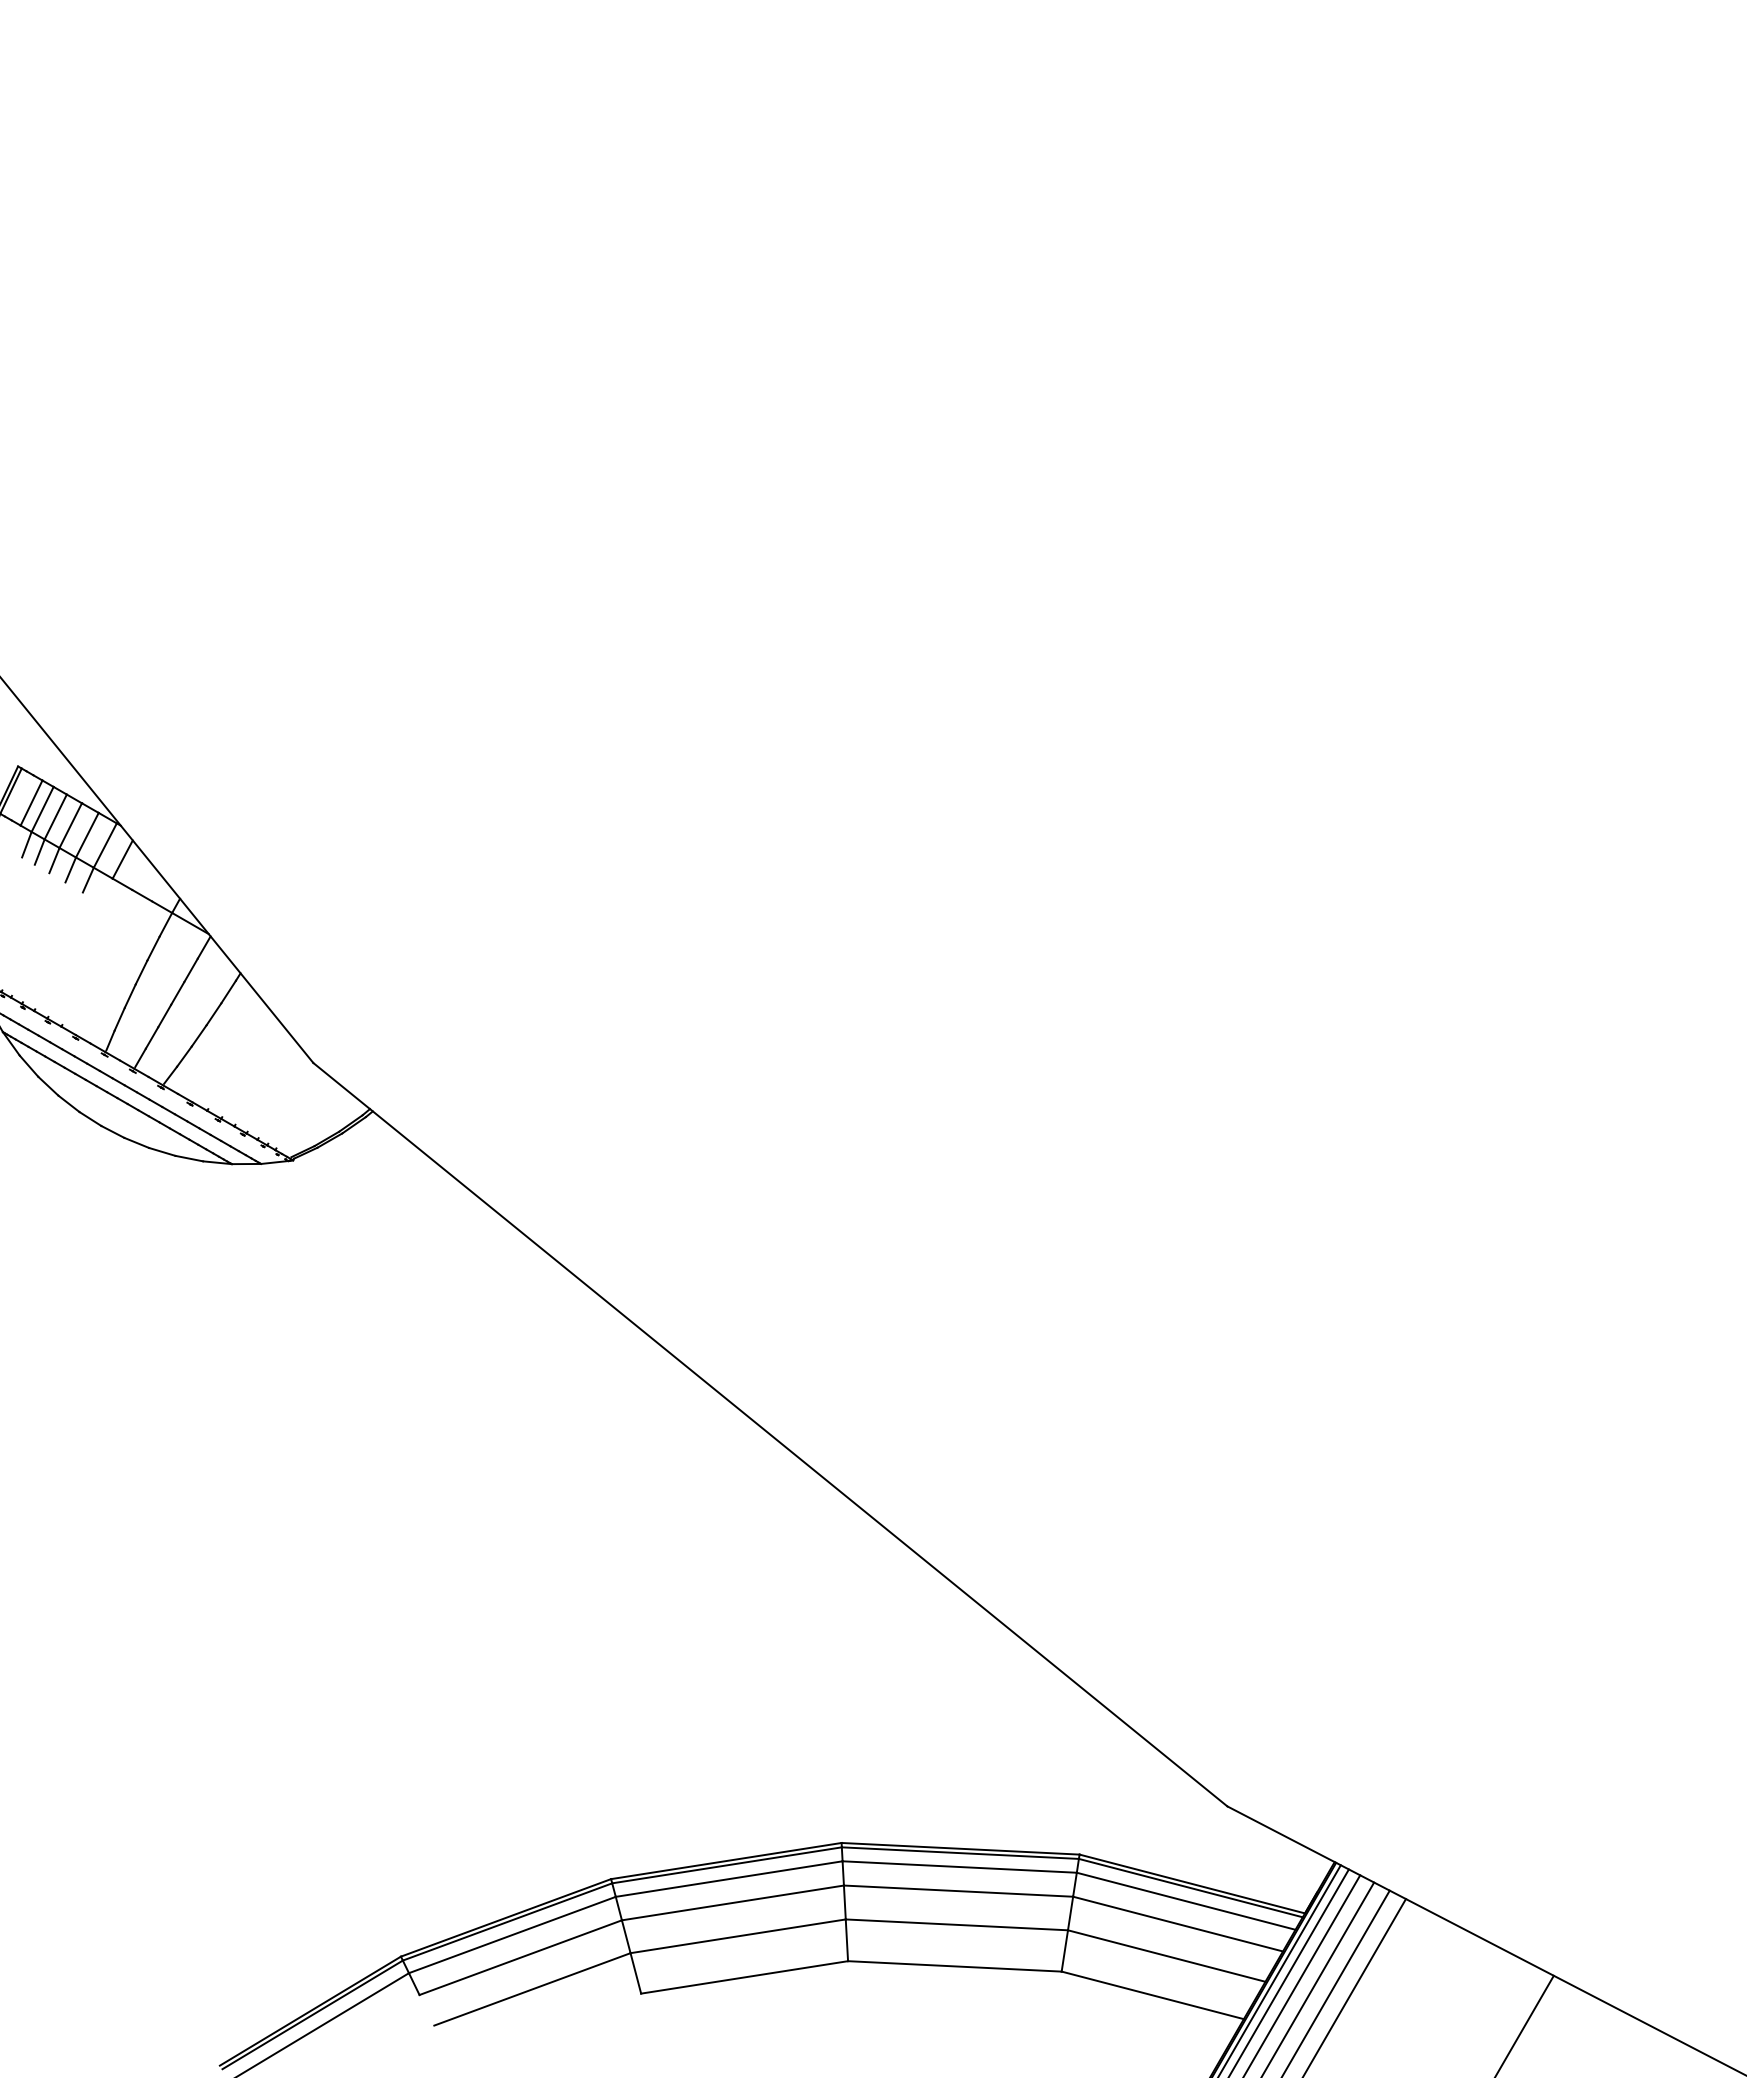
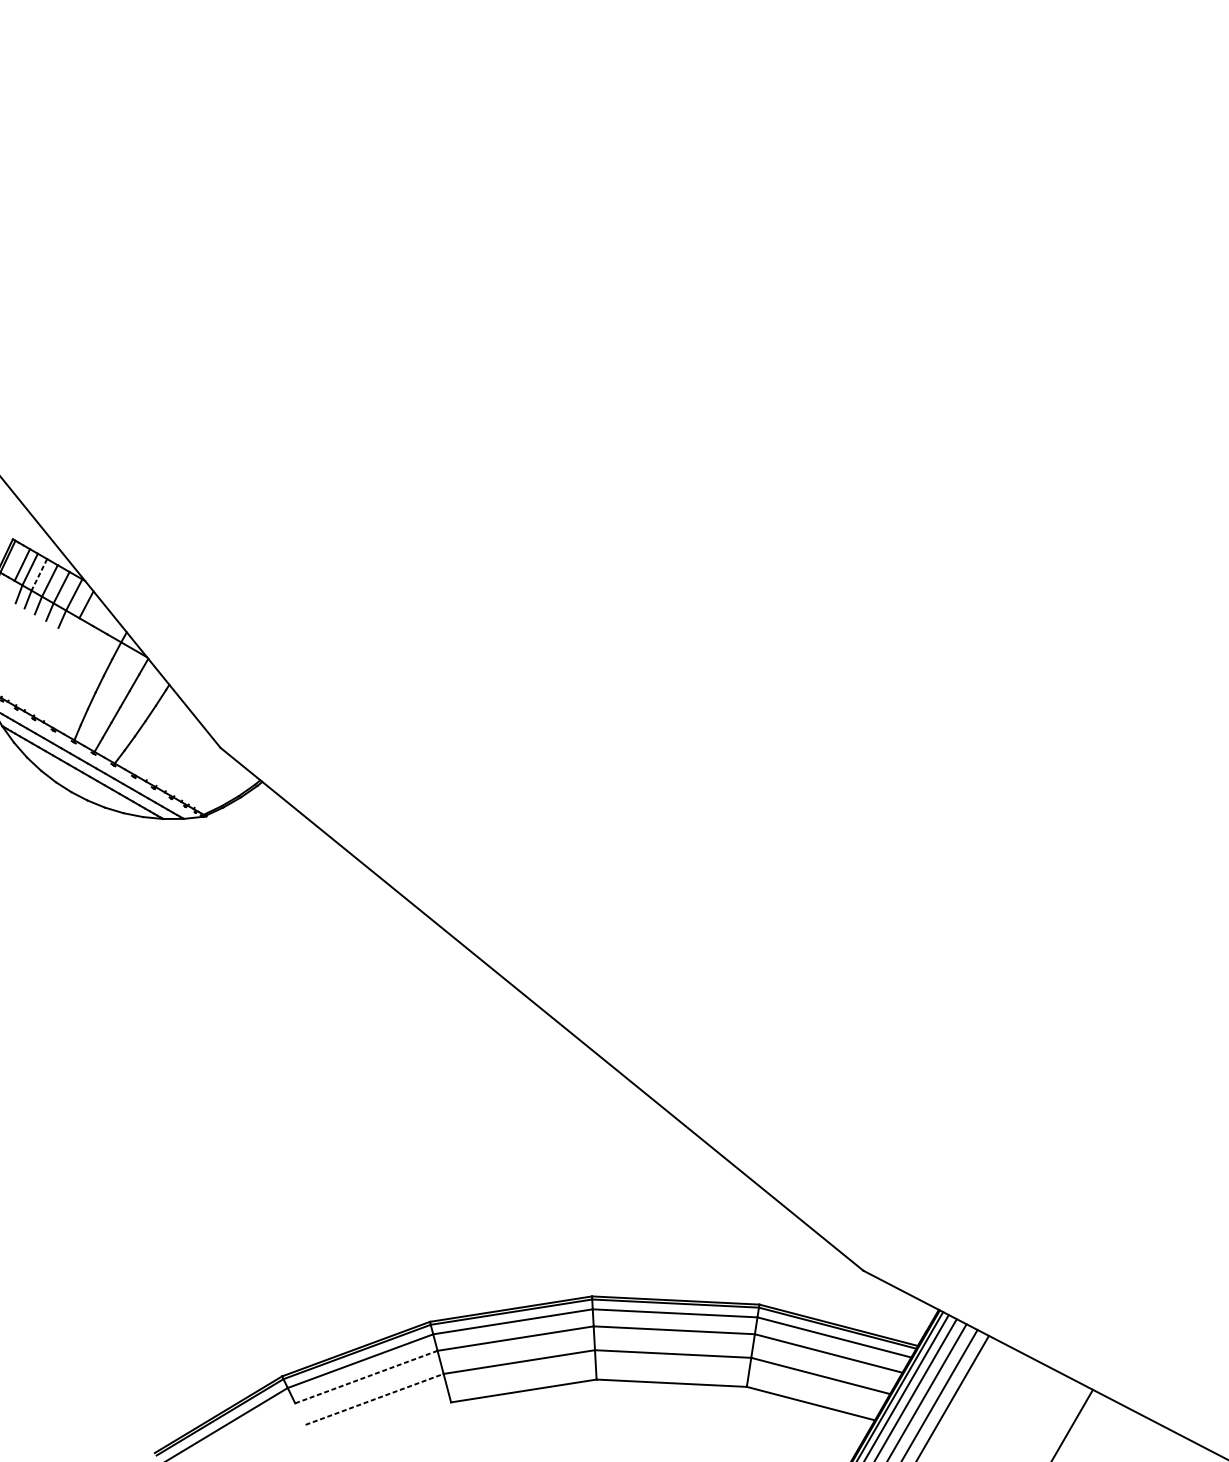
line: (55, 817) -> (39, 575), solid -> dashed
line: (520, 1957) -> (366, 1376), solid -> dashed
line: (532, 1989) -> (374, 1399), solid -> dashed

